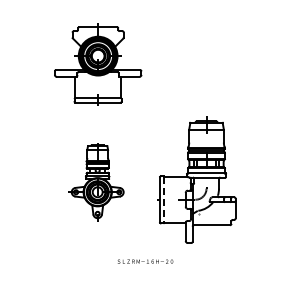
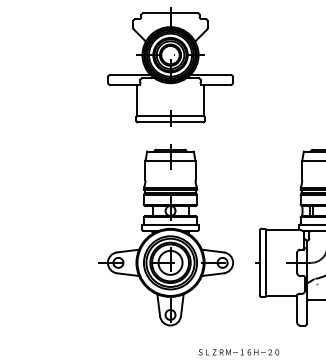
part: (96, 180) -> (168, 235), size x1.67
line: (164, 199) -> (266, 262), dashed -> solid

